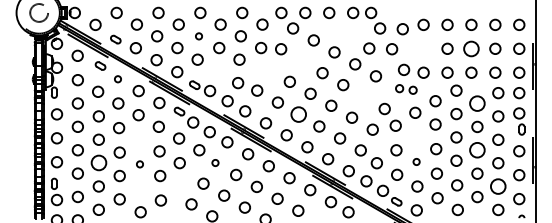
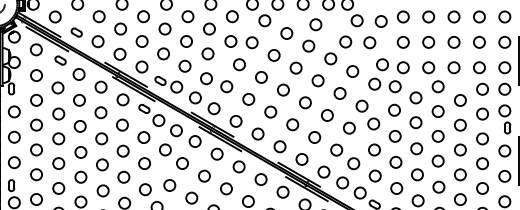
circle: (341, 32) -> (316, 25), added
circle: (198, 36) -> (164, 29), size x1.67
circle: (423, 48) -> (403, 42), added
circle: (471, 48) -> (454, 42), size x0.71
circle: (301, 61) -> (273, 55), added
circle: (269, 69) -> (239, 64), added
circle: (217, 71) -> (184, 66), added
circle: (117, 79) -> (78, 74), size x1.67
part: (406, 89) -> (385, 85), size x1.43
circle: (363, 97) -> (339, 93), added
circle: (477, 103) -> (460, 100), size x0.71
circle: (298, 114) -> (270, 112), size x0.71
circle: (415, 137) -> (394, 136), added
circle: (139, 139) -> (101, 138), added
circle: (477, 150) -> (460, 150), size x0.71
circle: (416, 161) -> (395, 161), size x1.67
circle: (215, 162) -> (182, 162), size x1.67
circle: (98, 163) -> (58, 164), size x0.71
circle: (139, 164) -> (101, 165), size x1.67
circle: (498, 186) -> (482, 188), size x0.71
circle: (180, 187) -> (145, 189), added
circle: (140, 188) -> (102, 190), added

